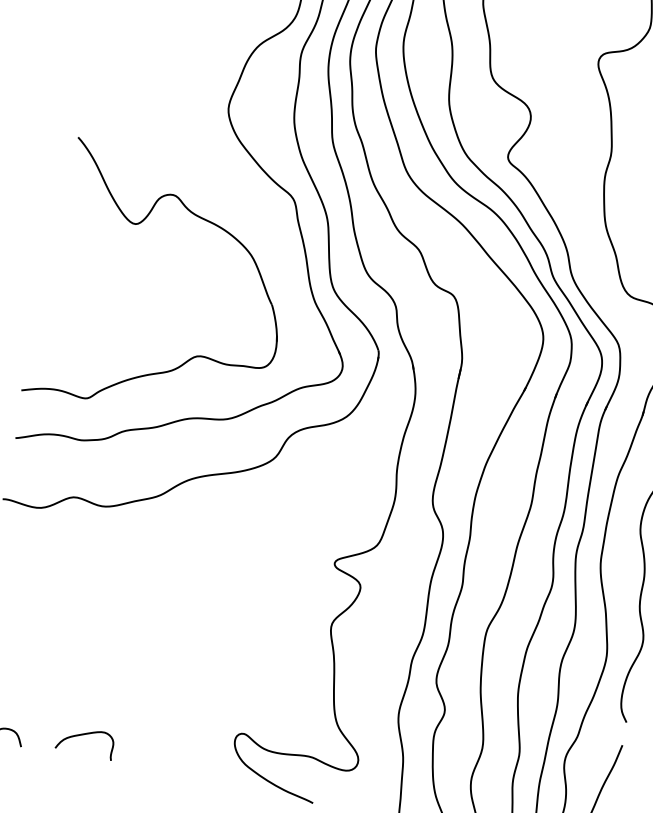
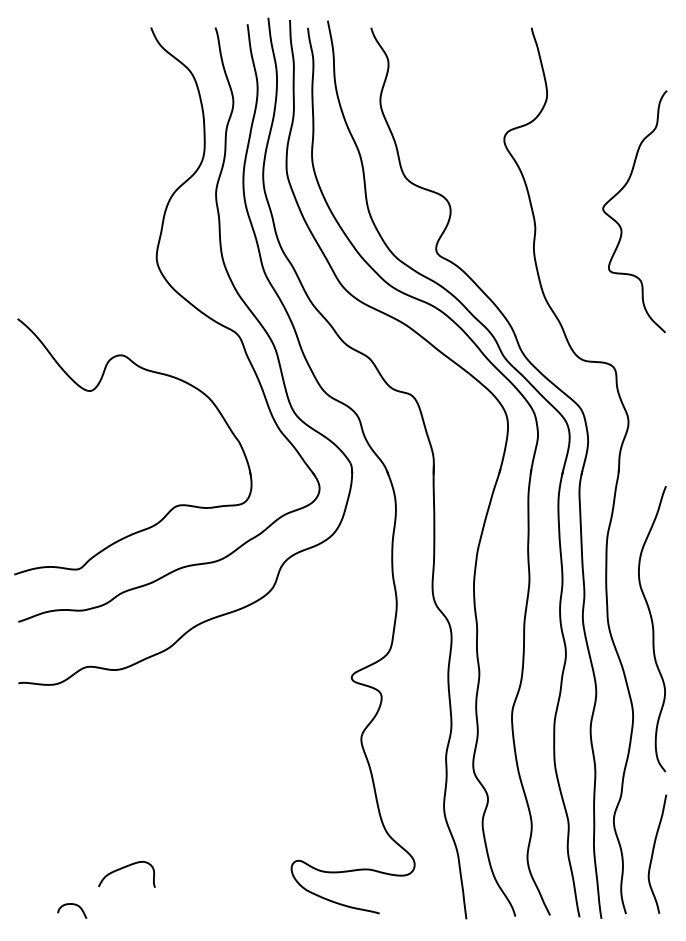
curve: (84, 735) -> (124, 868), moved

